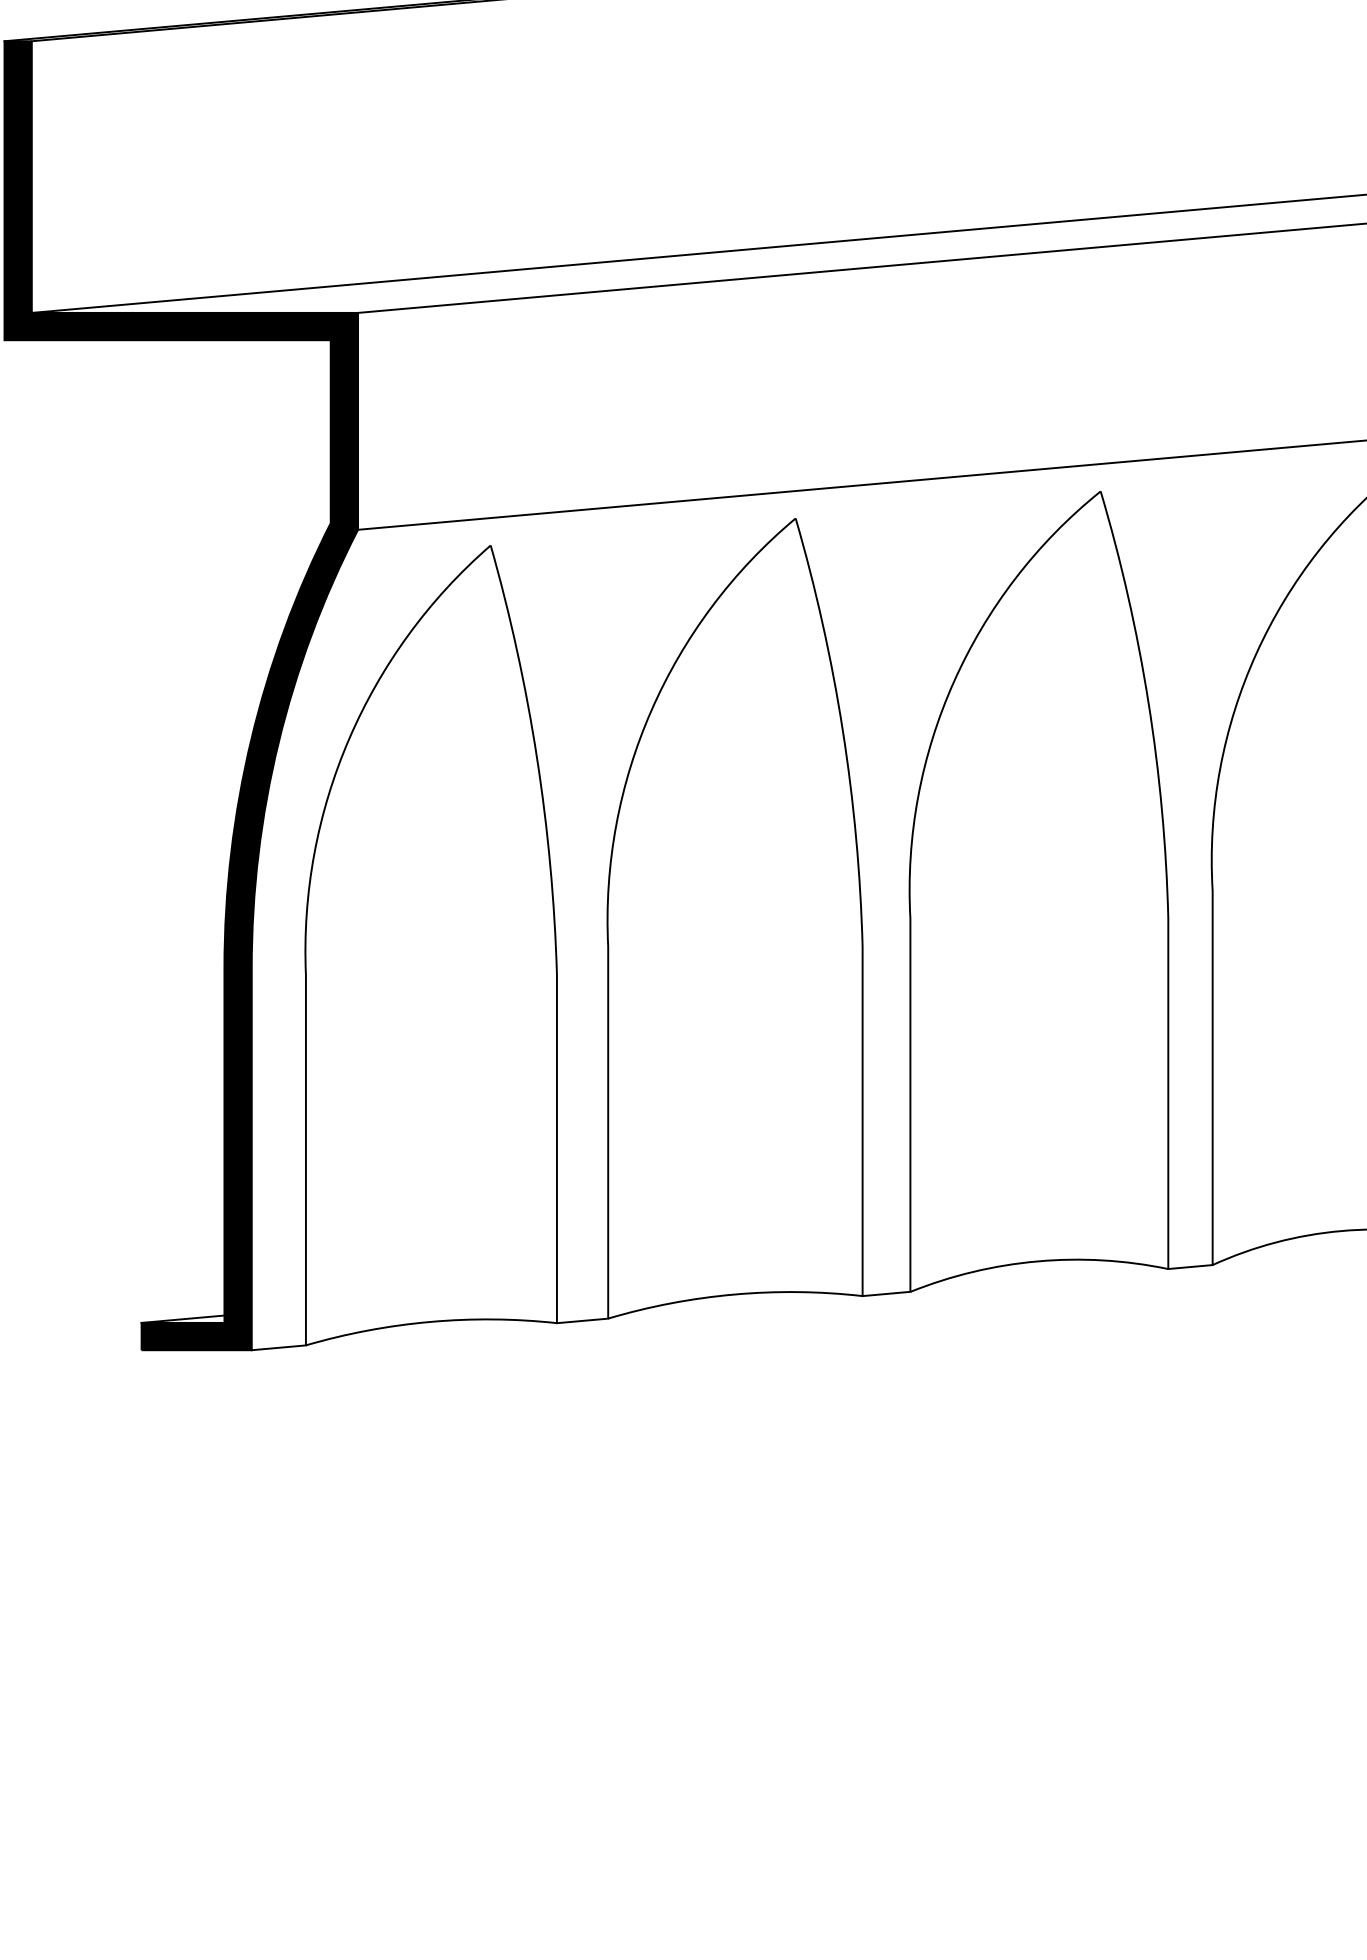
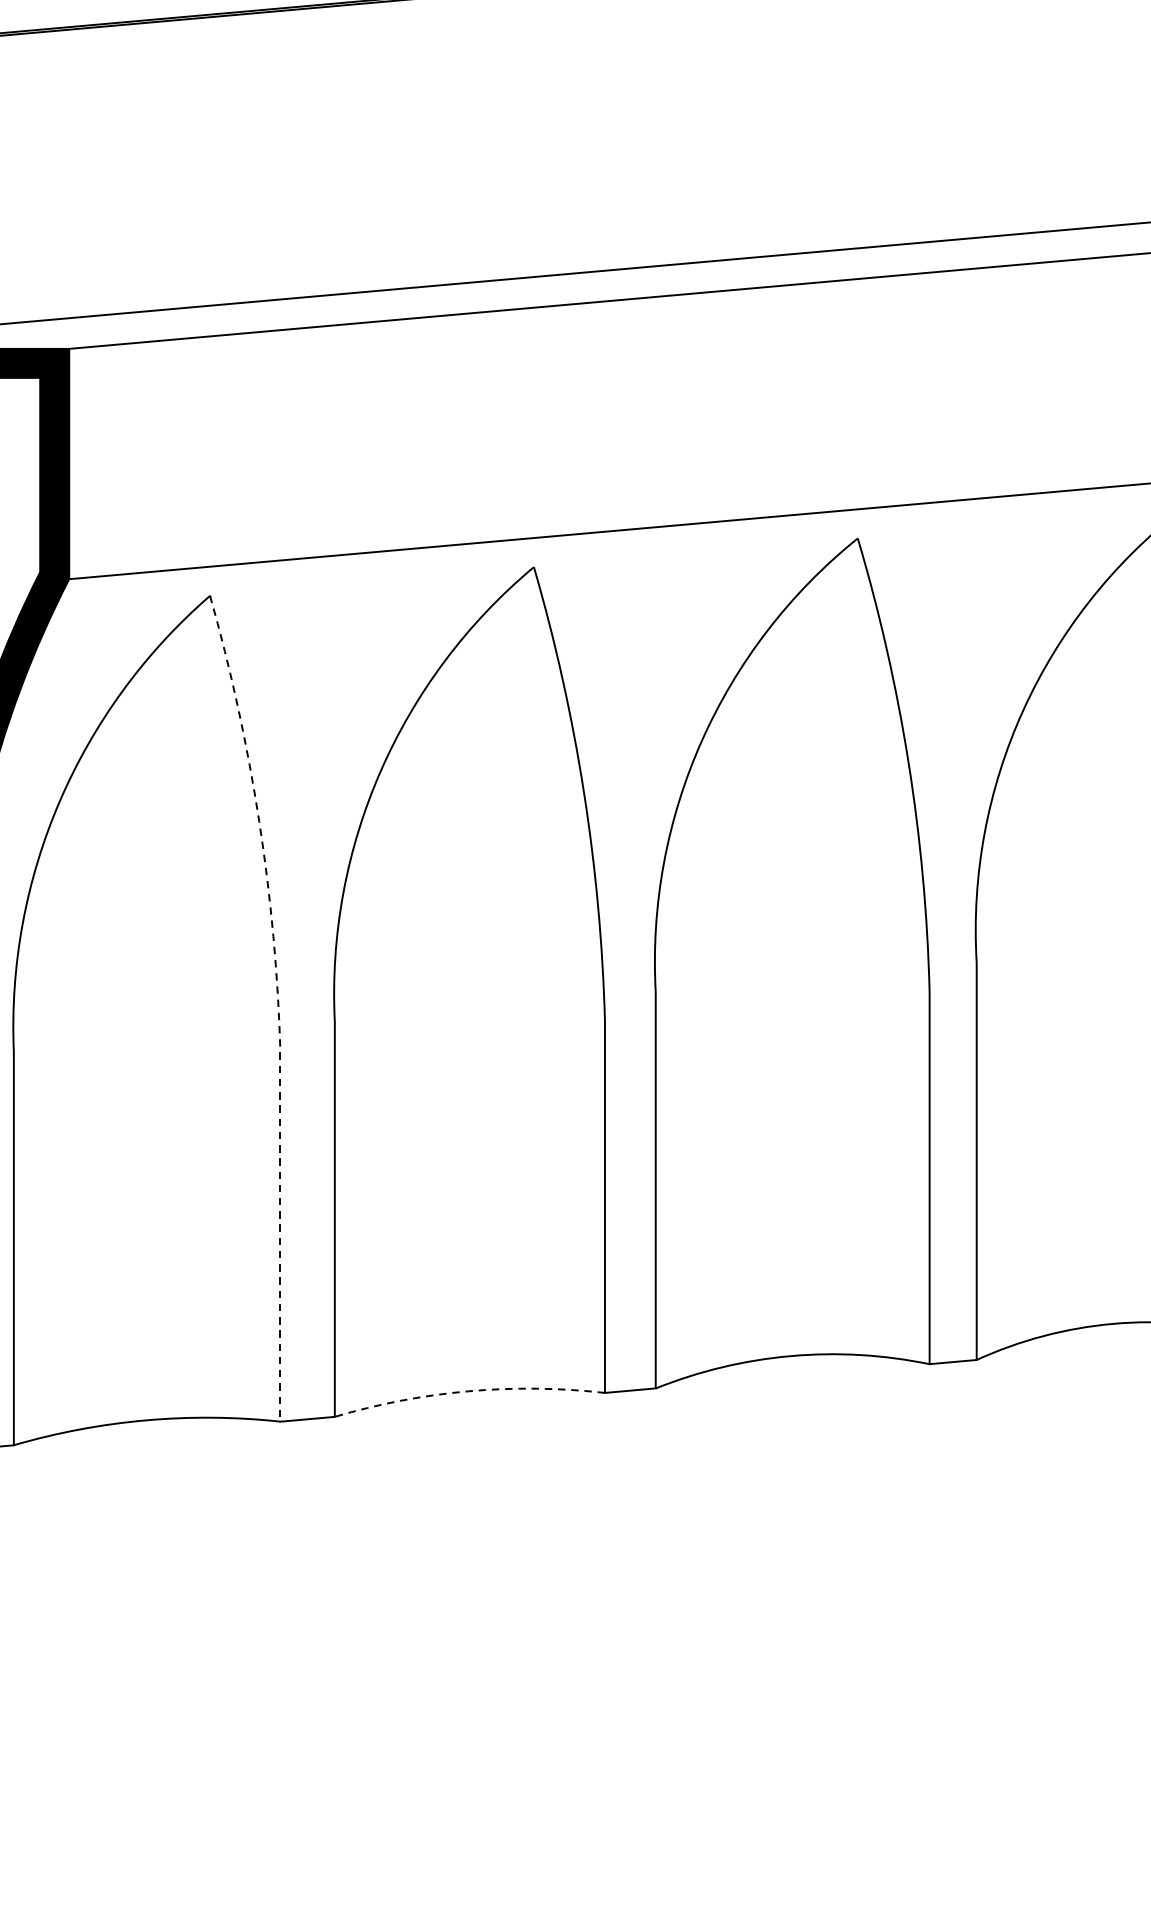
line: (554, 926) -> (277, 1000), solid -> dashed
arc: (734, 1294) -> (468, 1391), solid -> dashed

